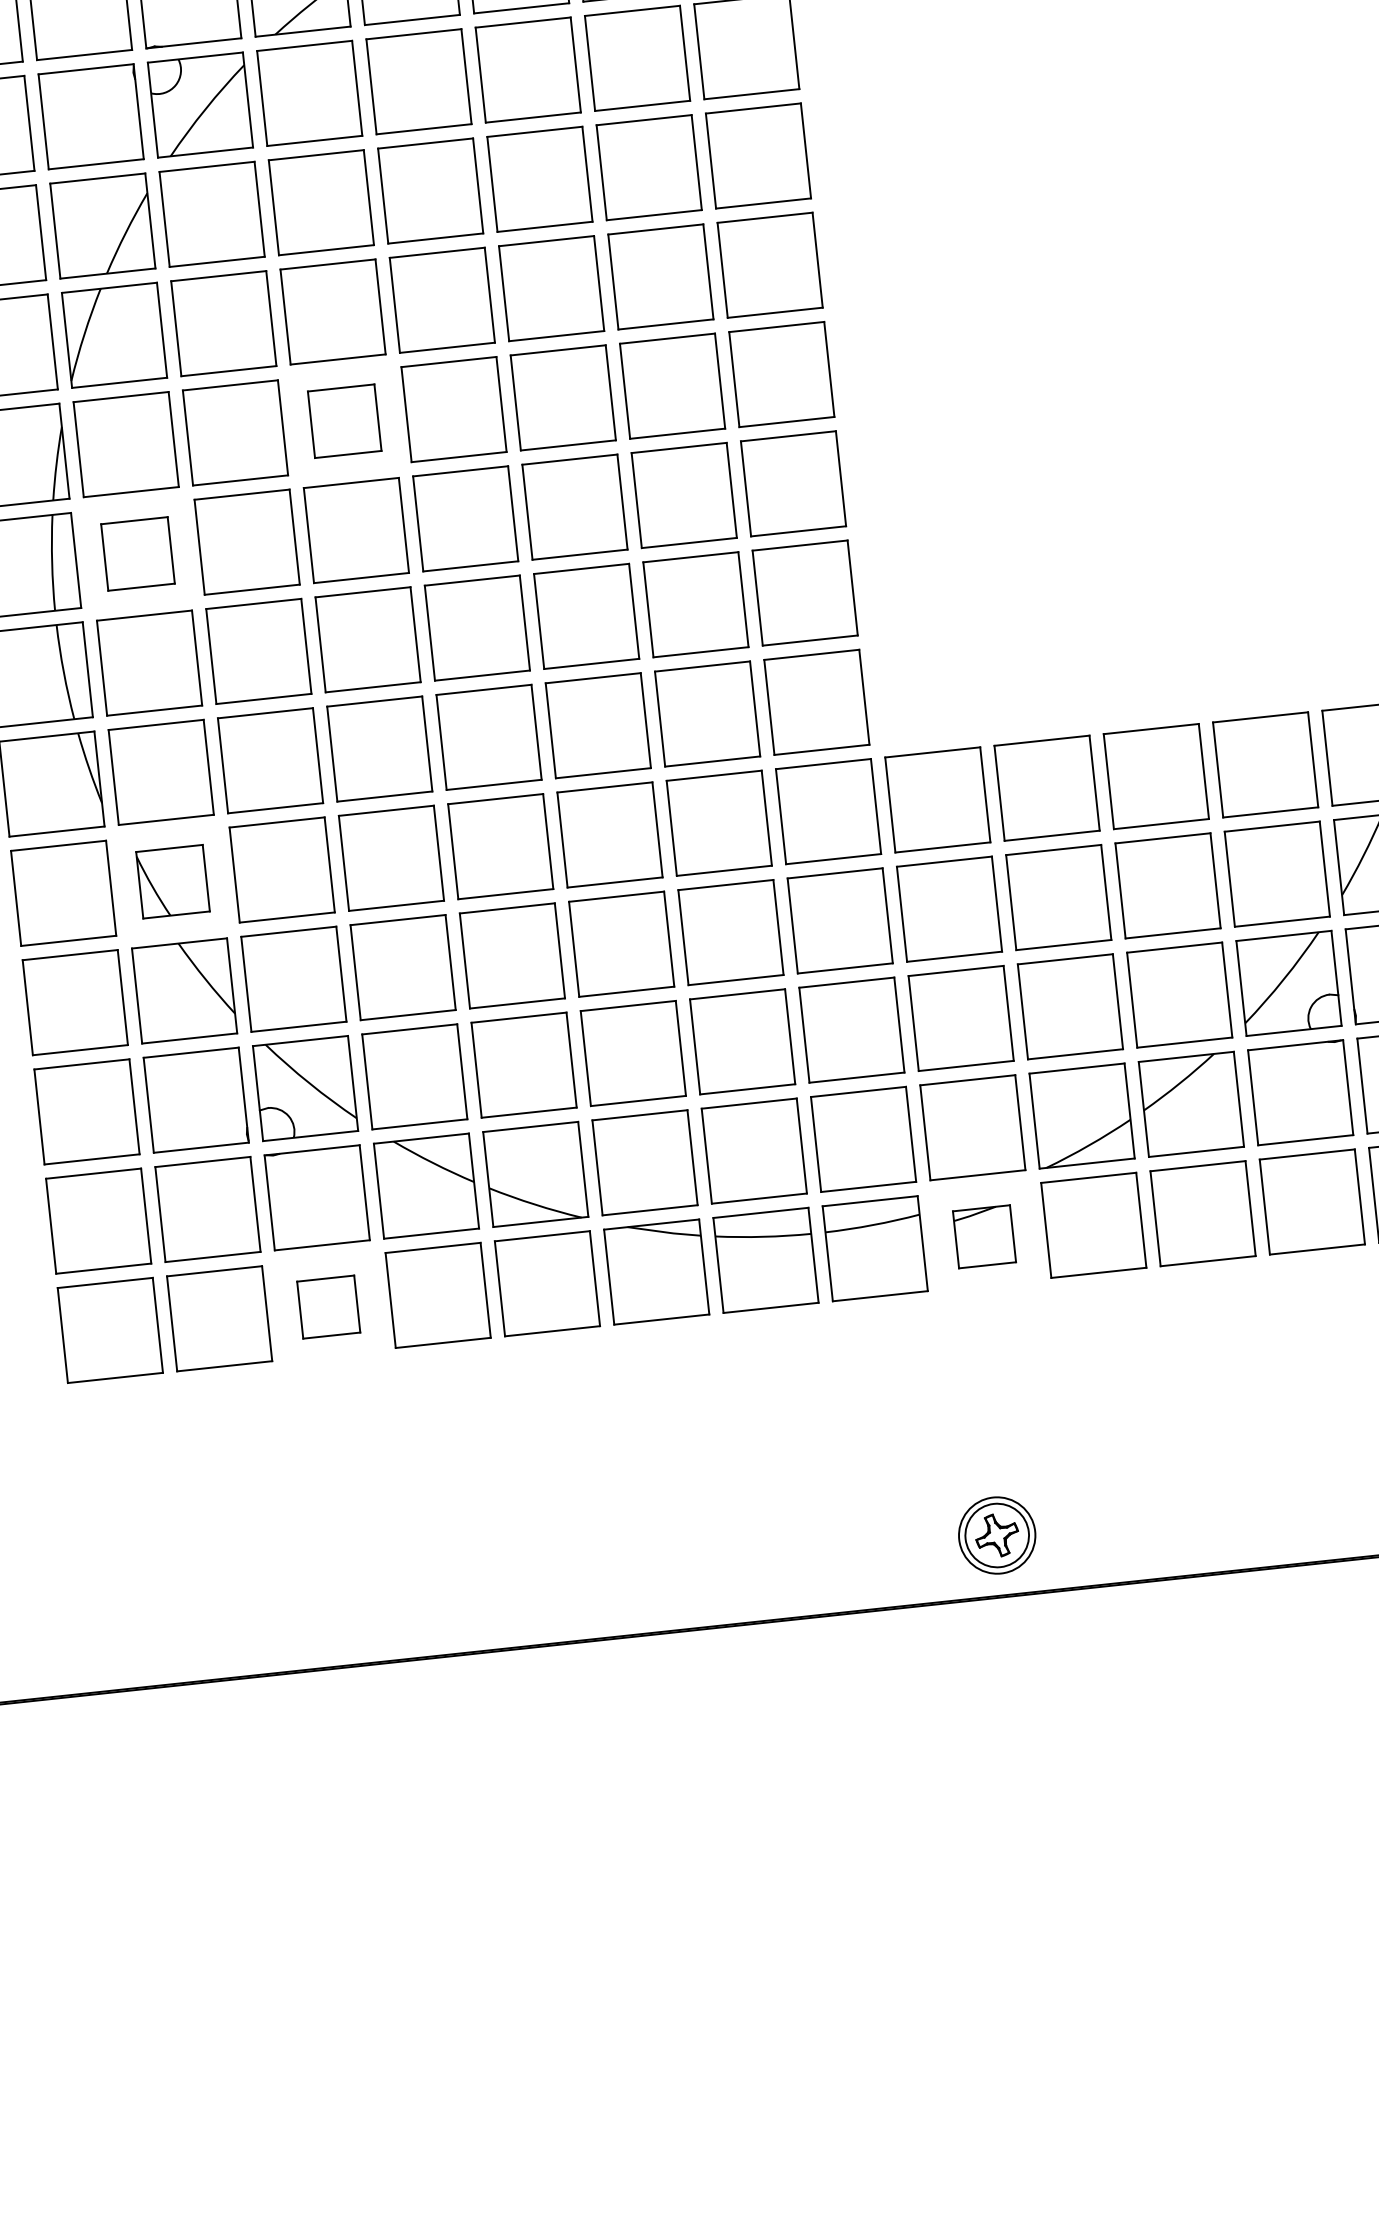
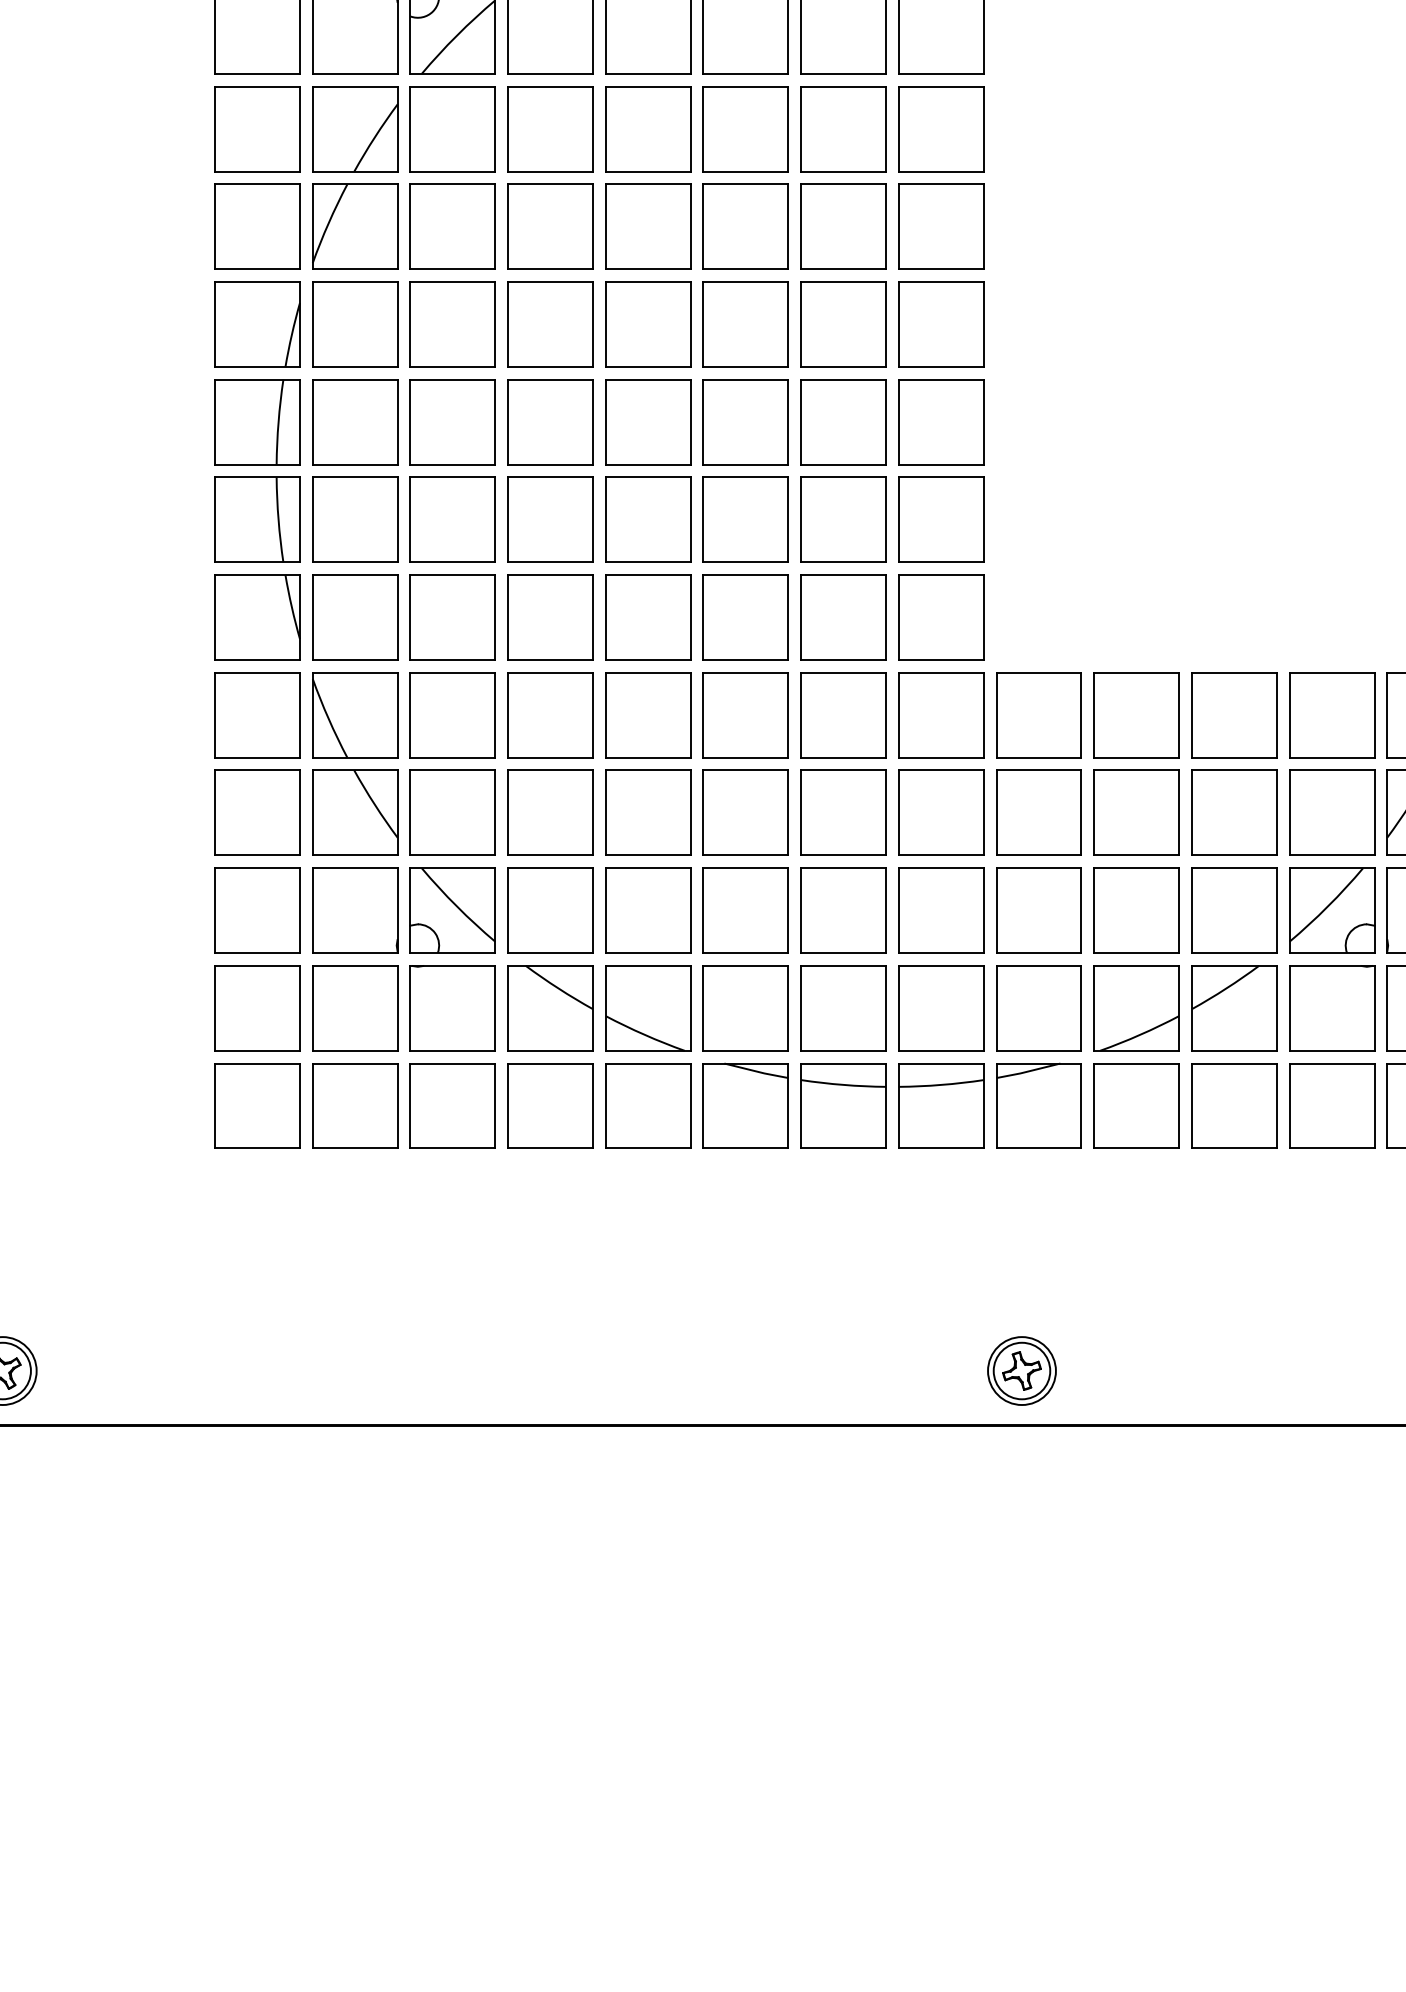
part: (344, 421) -> (550, 324), size x1.43
part: (138, 554) -> (355, 422), size x1.43
part: (173, 881) -> (355, 715), size x1.43
part: (983, 1236) -> (1038, 1105), size x1.67
part: (328, 1306) -> (452, 1105), size x1.67

